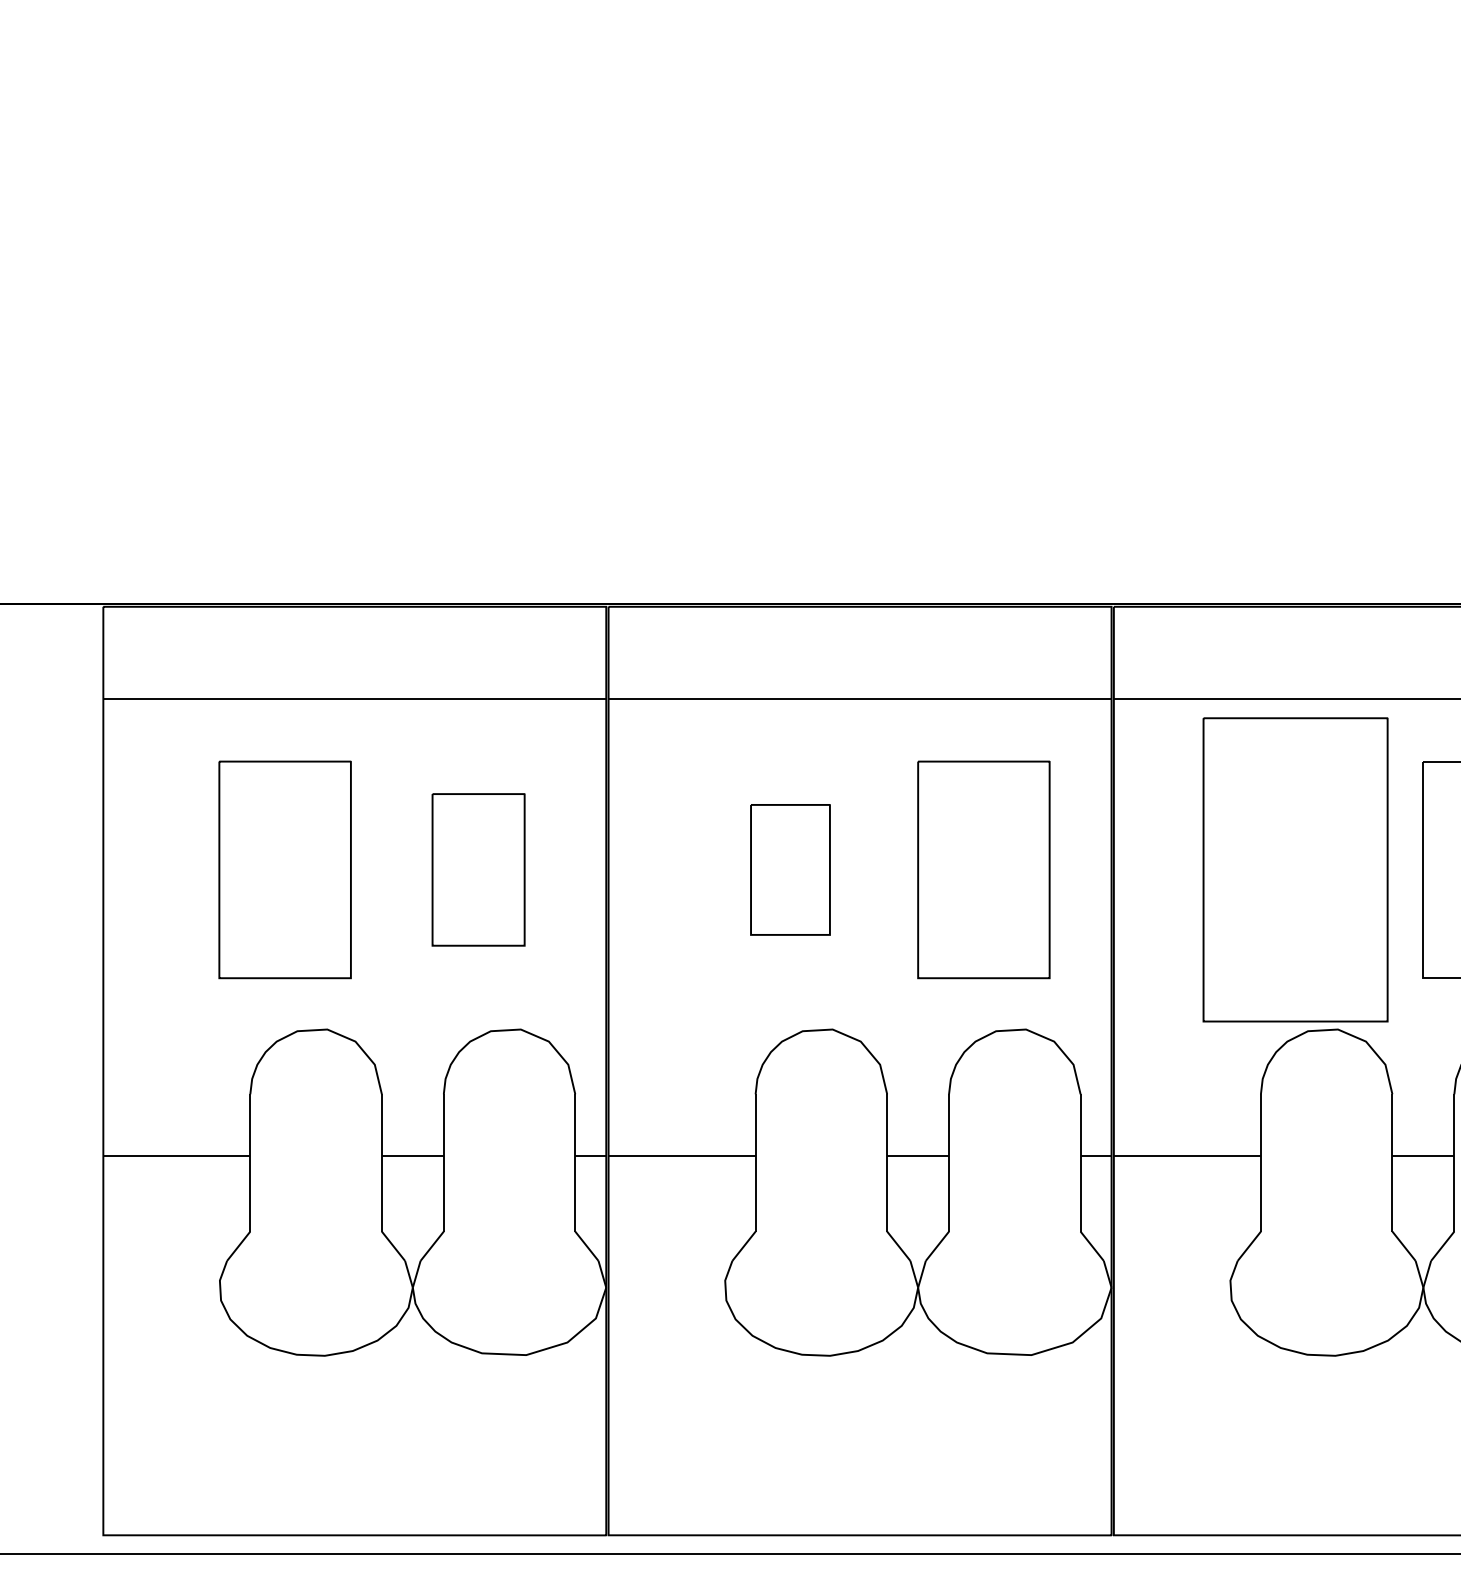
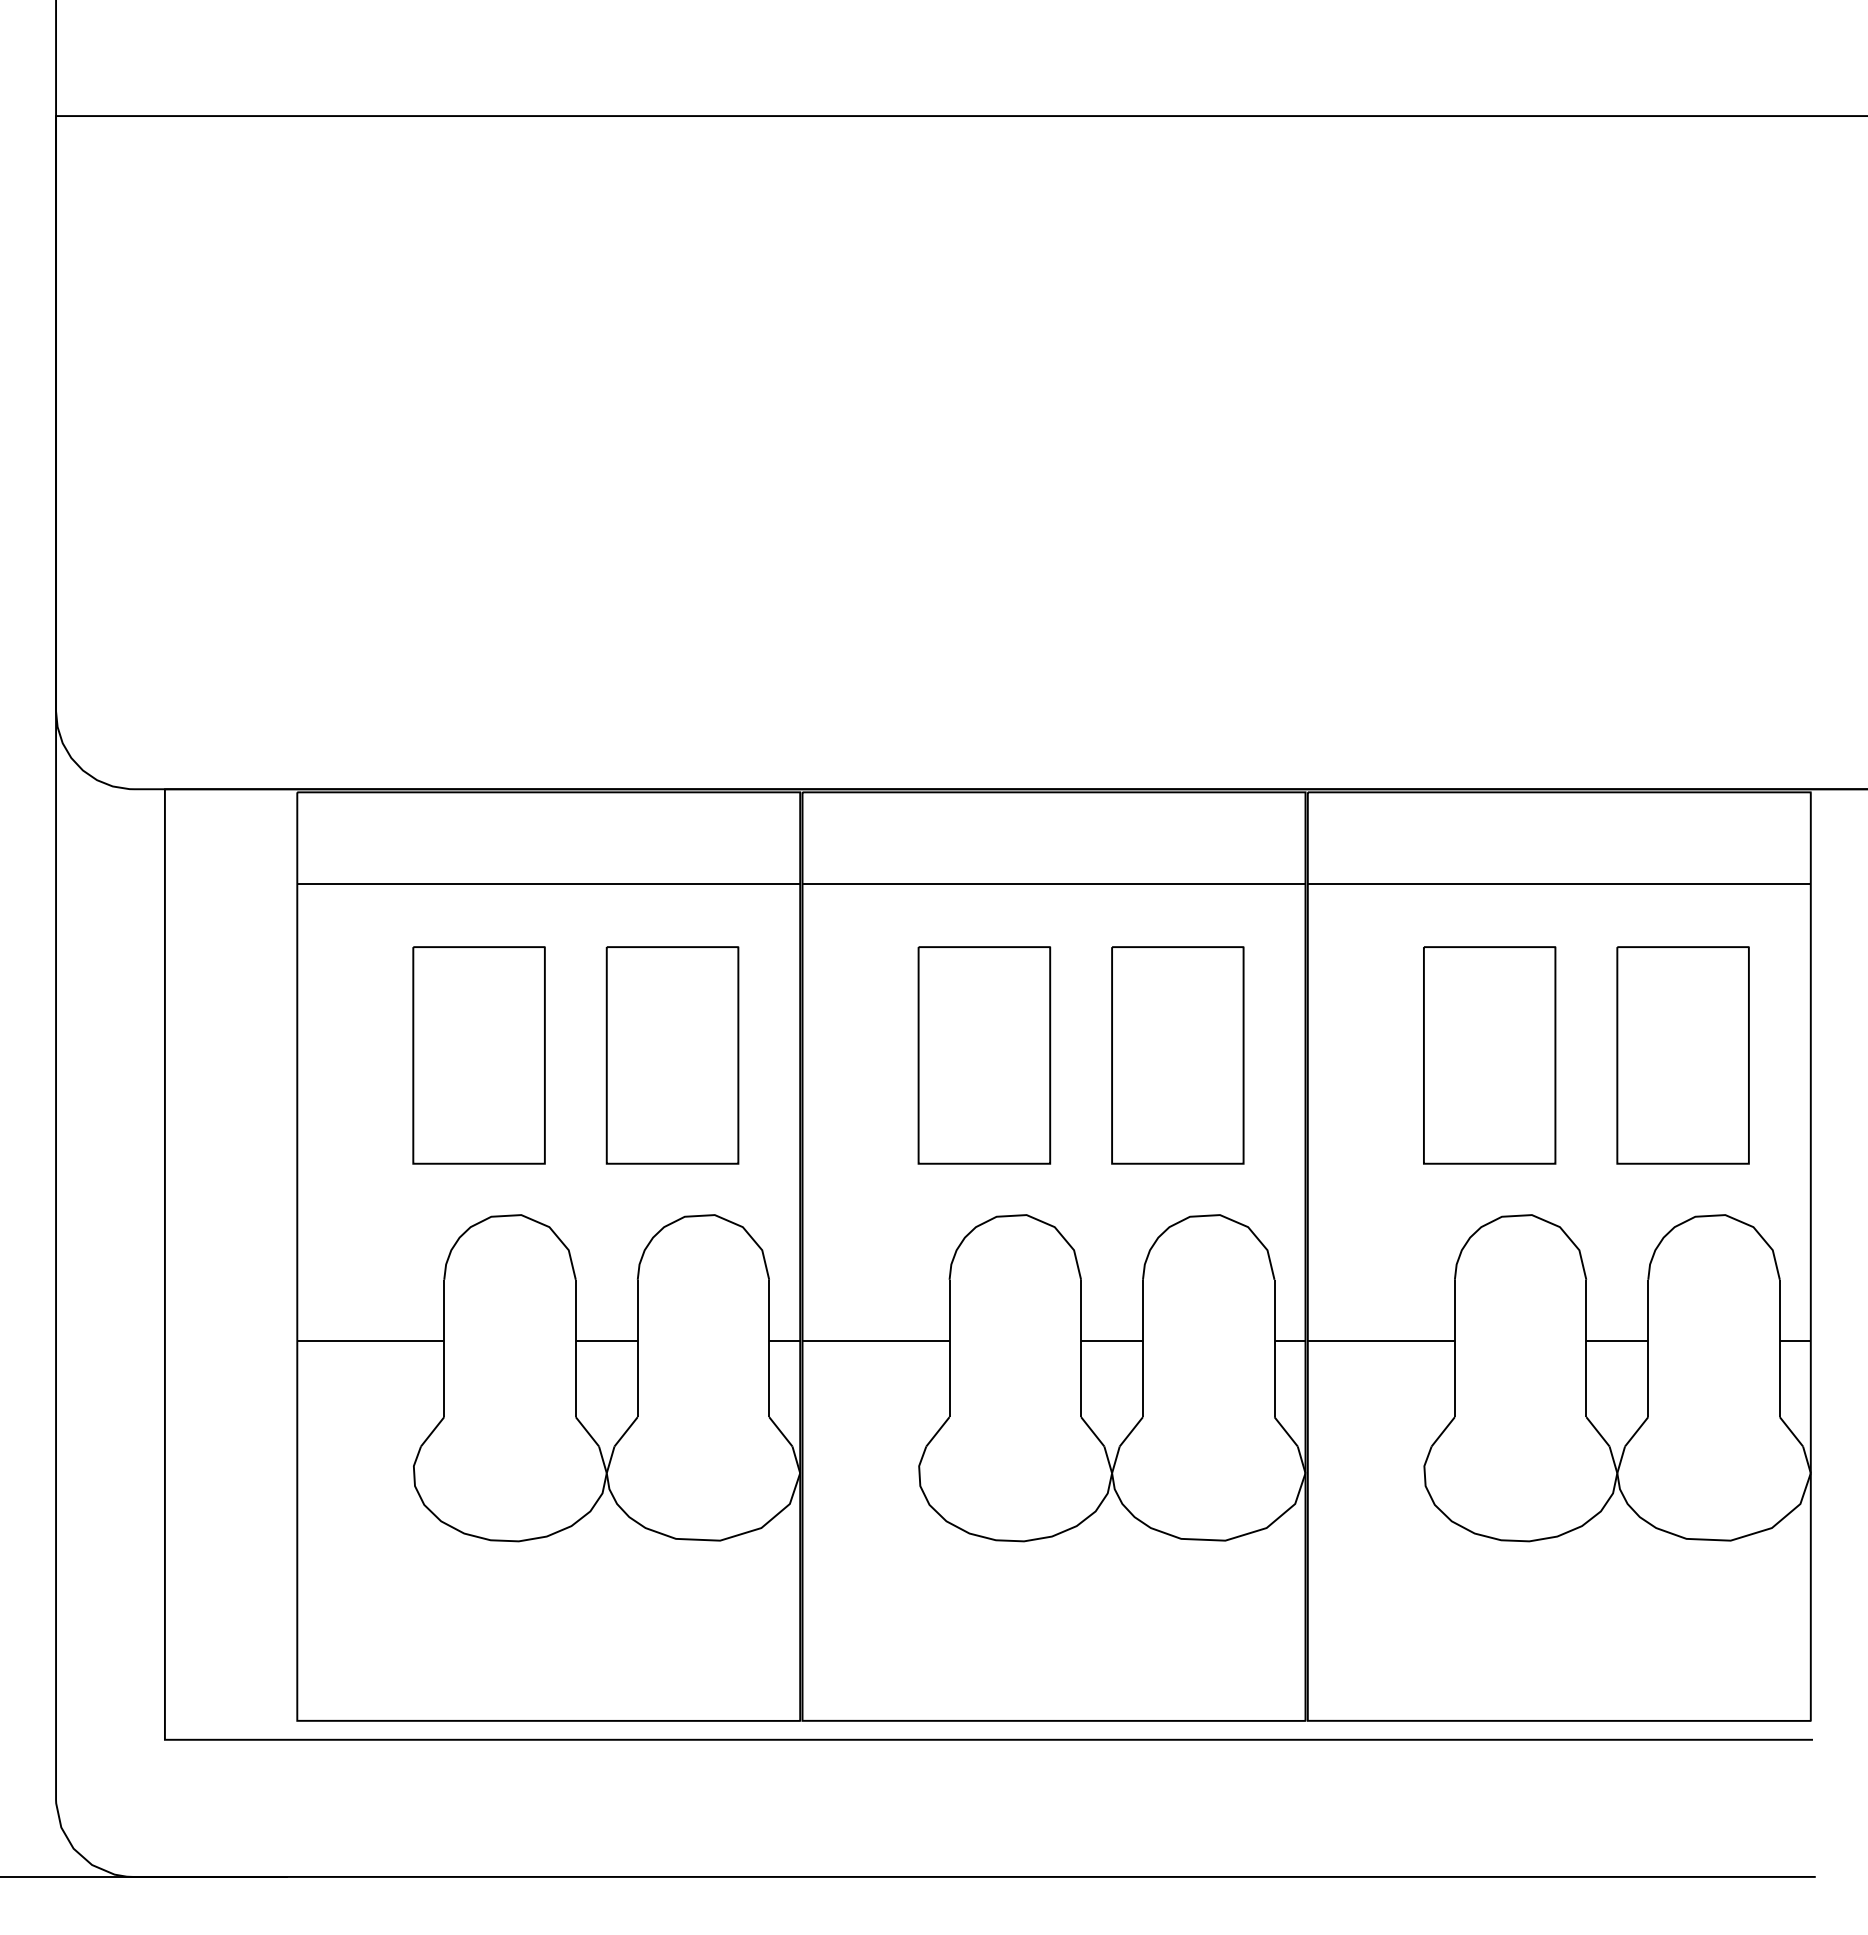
part: (478, 869) -> (672, 1055), size x1.43
part: (790, 869) -> (984, 1055), size x1.67
part: (1295, 869) -> (1489, 1055), size x0.71

